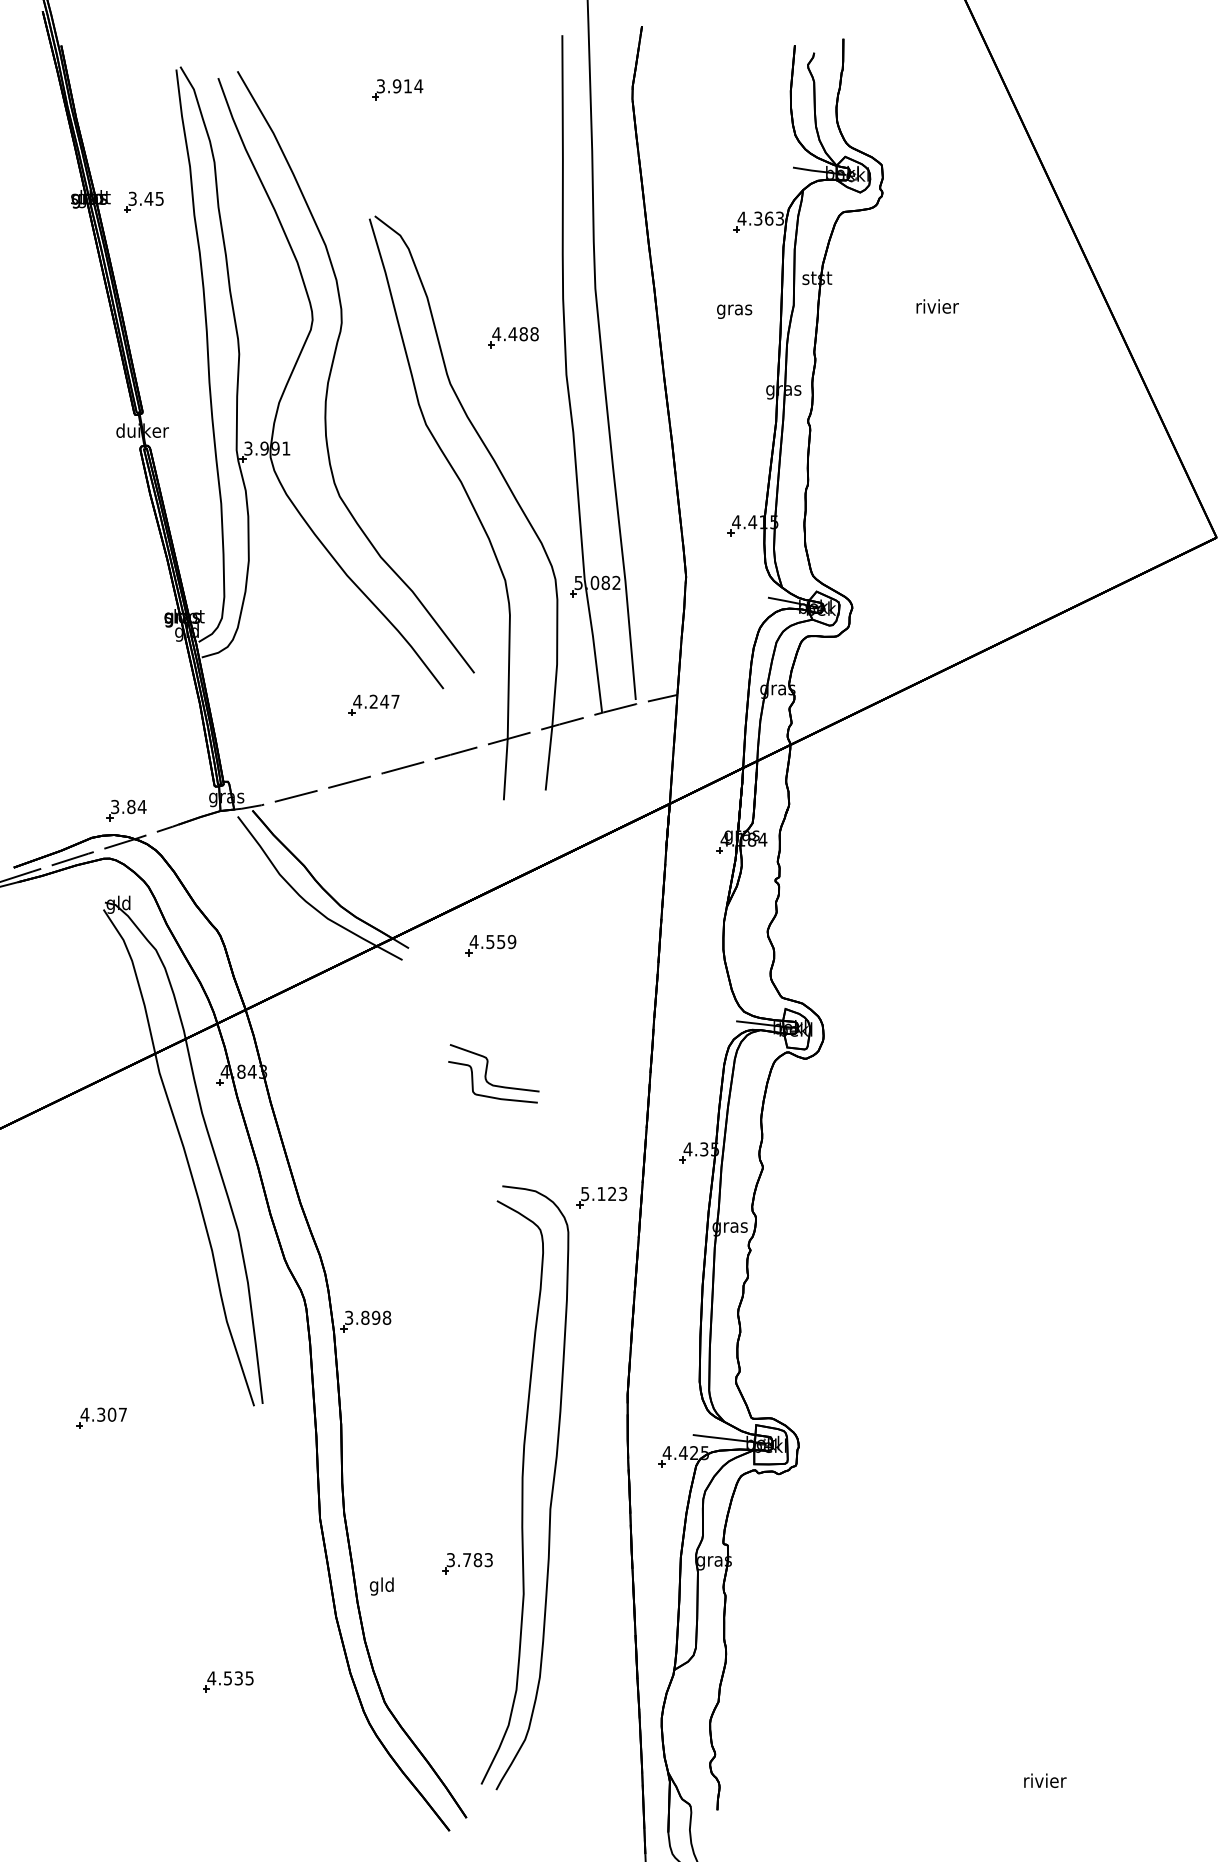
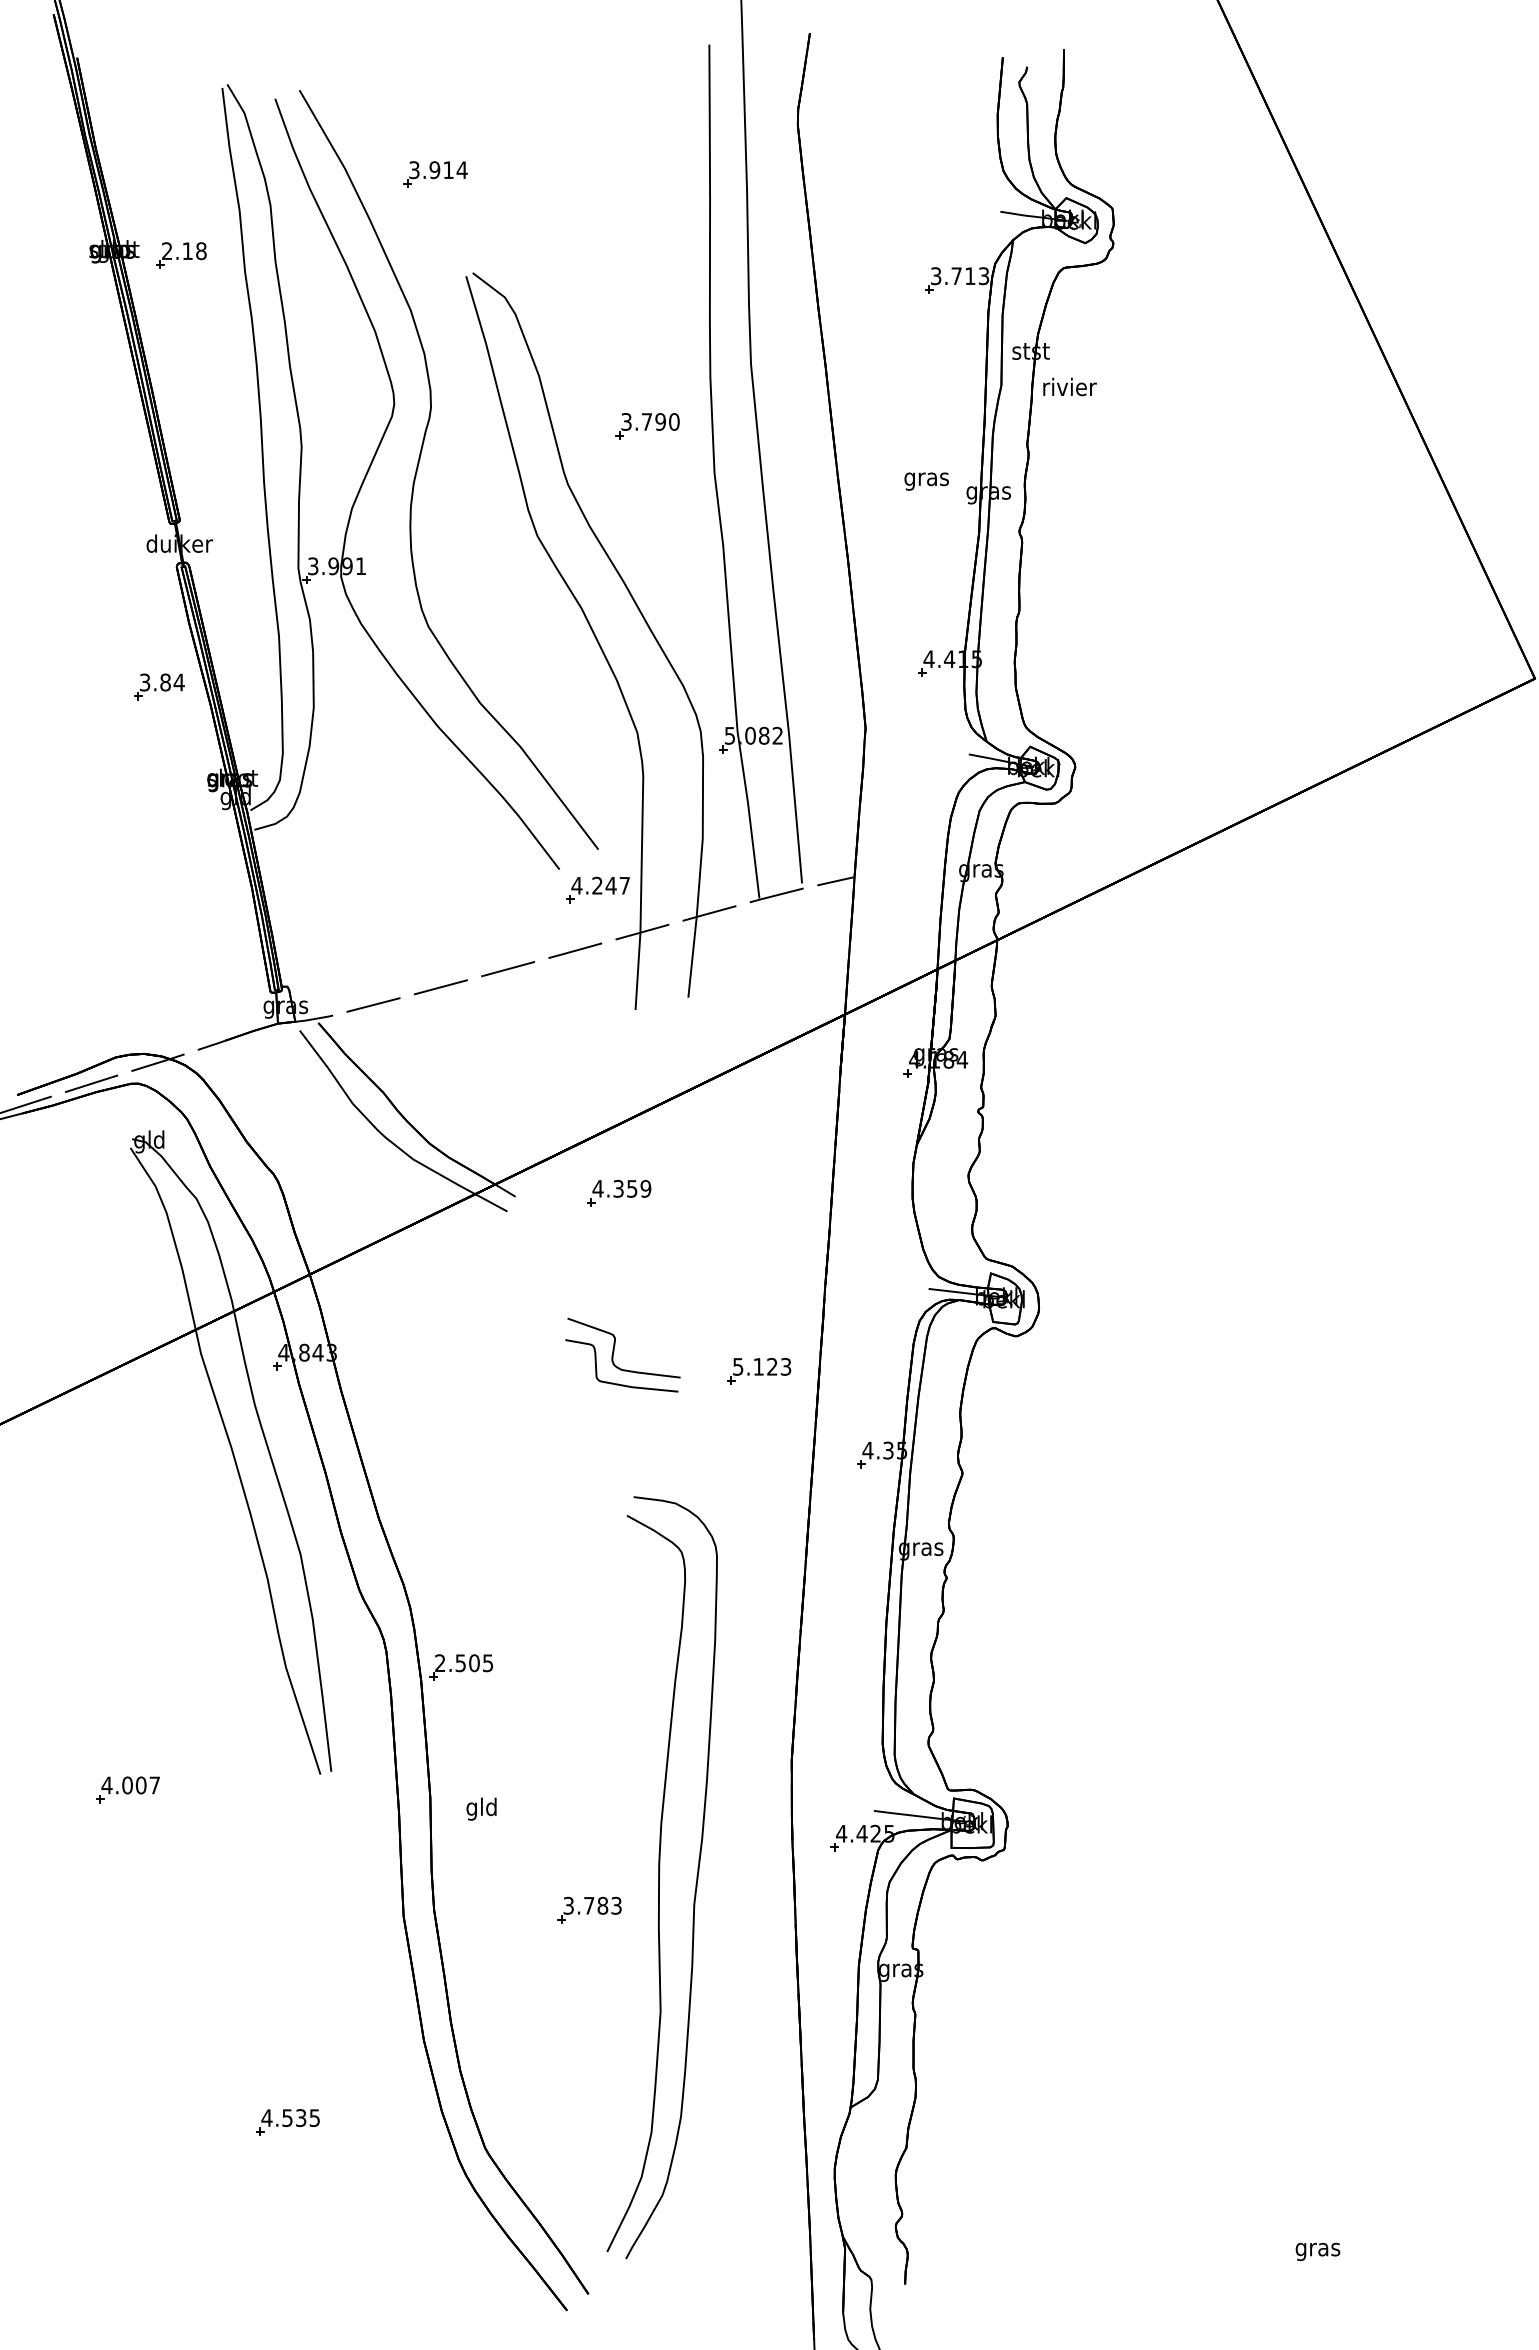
part: (397, 89) -> (435, 174), moved
text: (146, 199) -> (184, 251), 3.45 -> 2.18
text: (755, 218) -> (952, 276), 4.363 -> 3.713
text: (937, 306) -> (1069, 386), moved
text: (734, 311) -> (926, 481), moved
text: (514, 333) -> (649, 421), 4.488 -> 3.790
part: (373, 704) -> (597, 889), moved
part: (126, 810) -> (159, 686), moved
text: (490, 940) -> (618, 1187), 4.559 -> 4.359
part: (602, 1196) -> (759, 1370), moved
text: (368, 1318) -> (464, 1663), 3.898 -> 2.505
text: (101, 1414) -> (127, 1785), 4.307 -> 4.007
part: (467, 1563) -> (589, 1909), moved
text: (381, 1586) -> (481, 1808), moved
text: (1045, 1782) -> (1318, 2249), rivier -> gras

